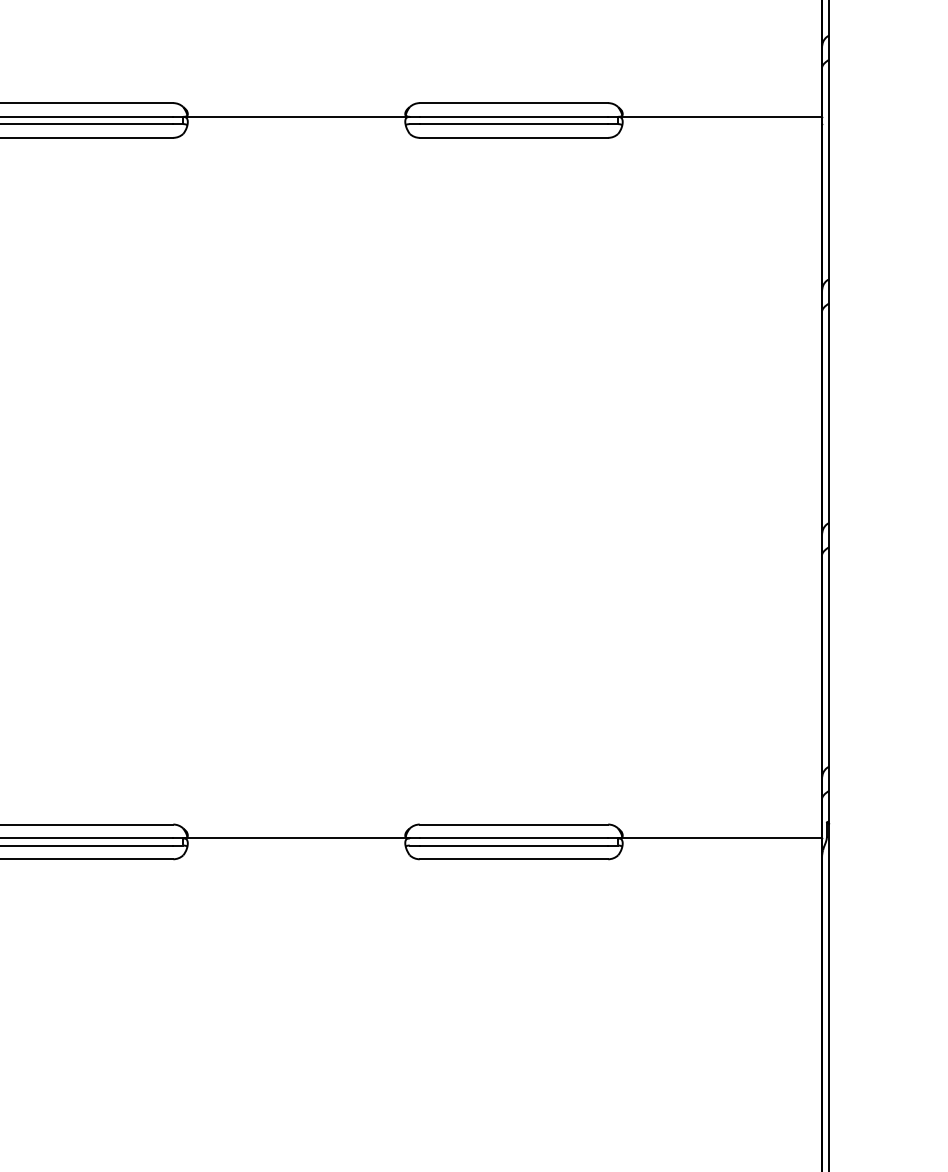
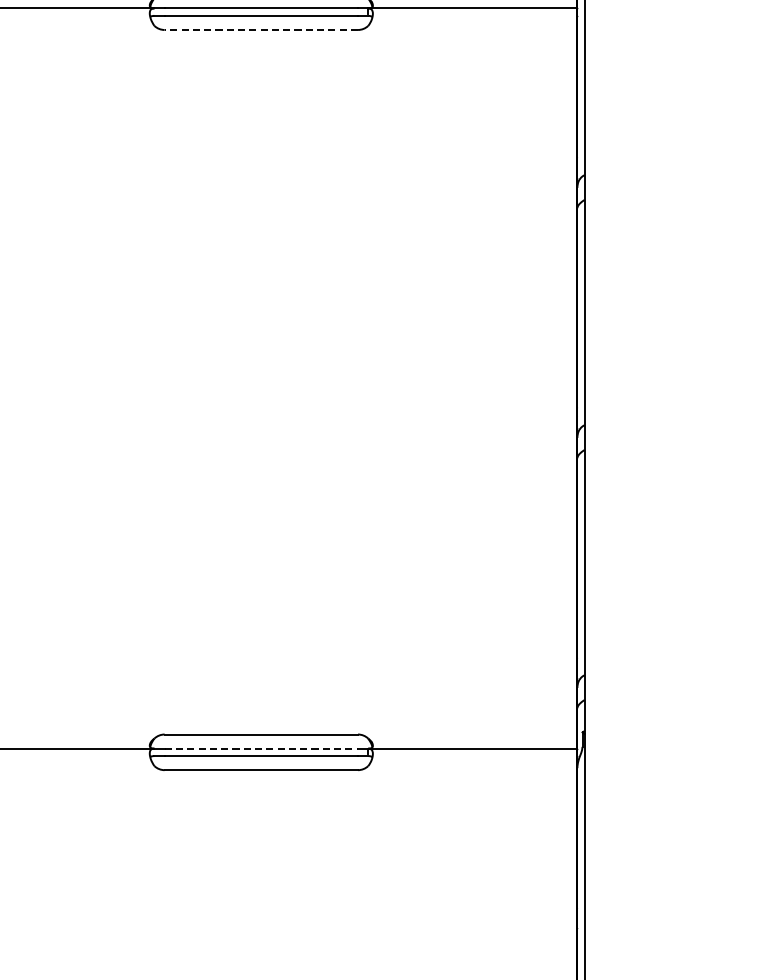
line: (513, 137) -> (260, 29), solid -> dashed
line: (514, 838) -> (261, 748), solid -> dashed

